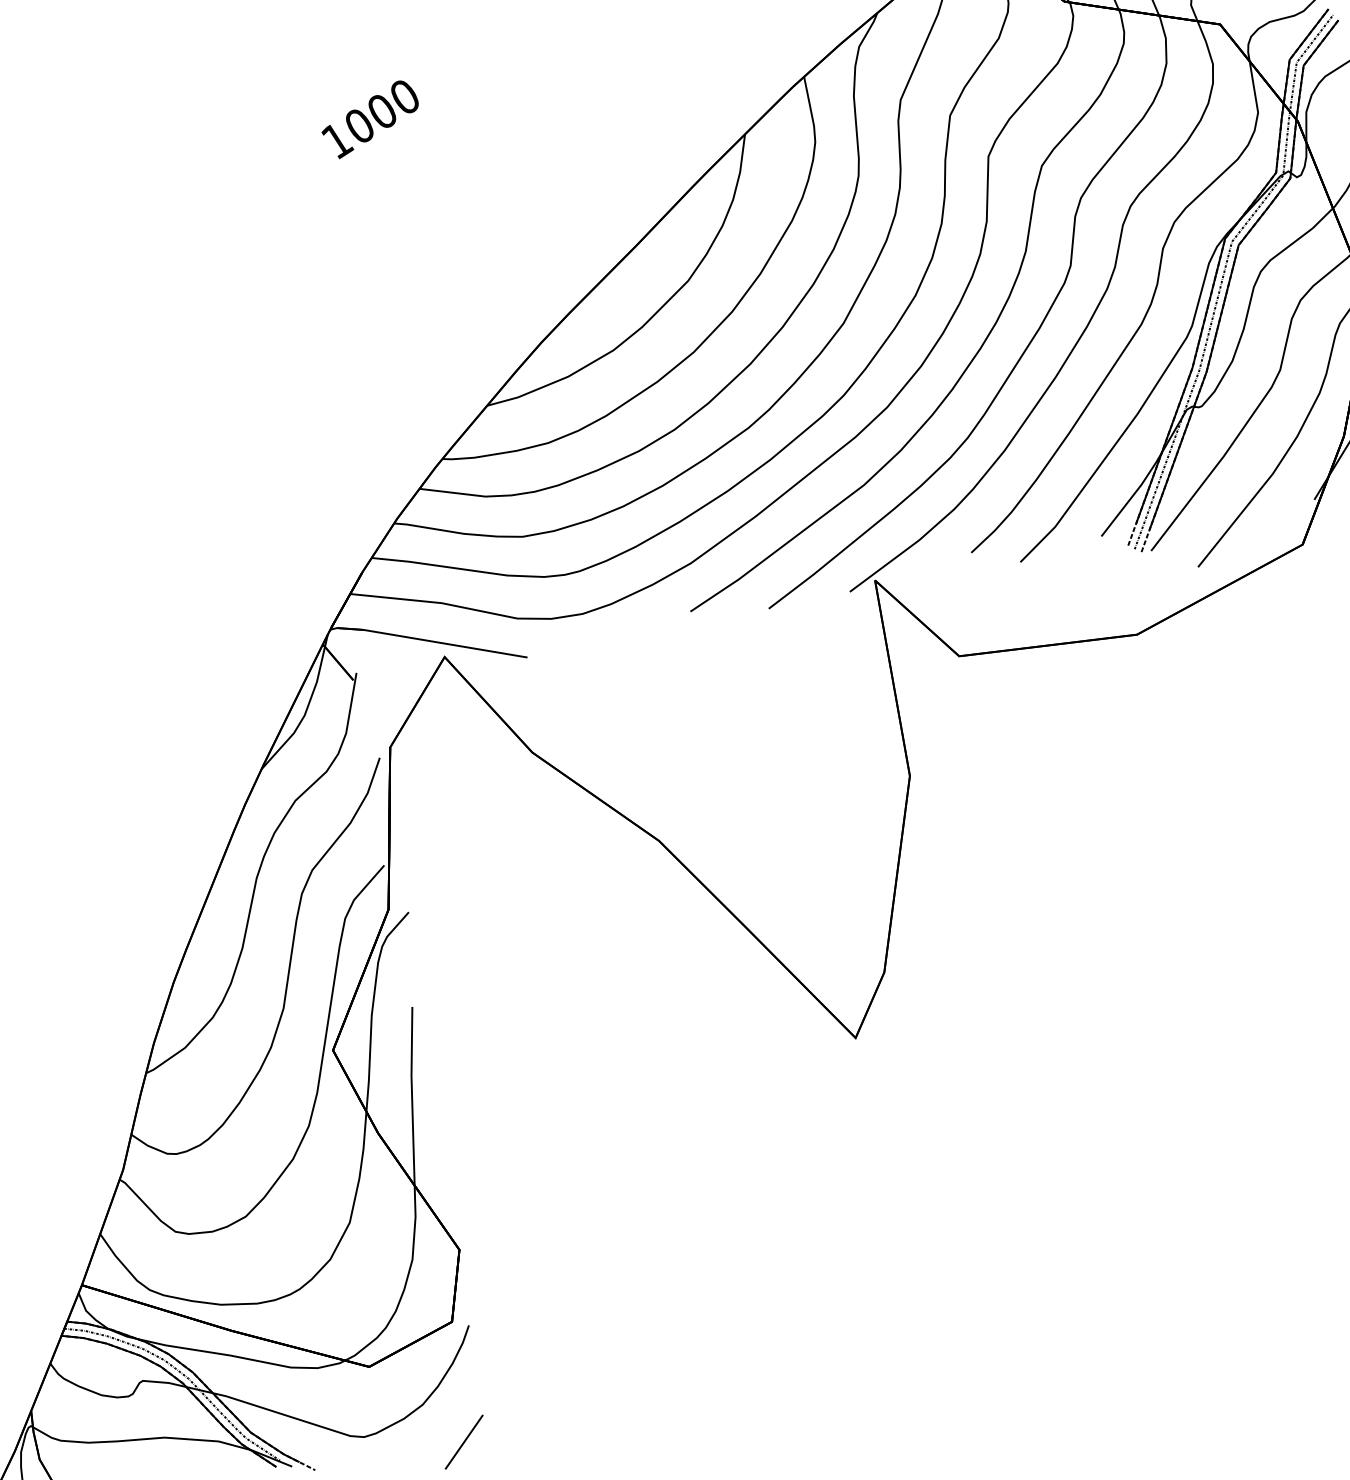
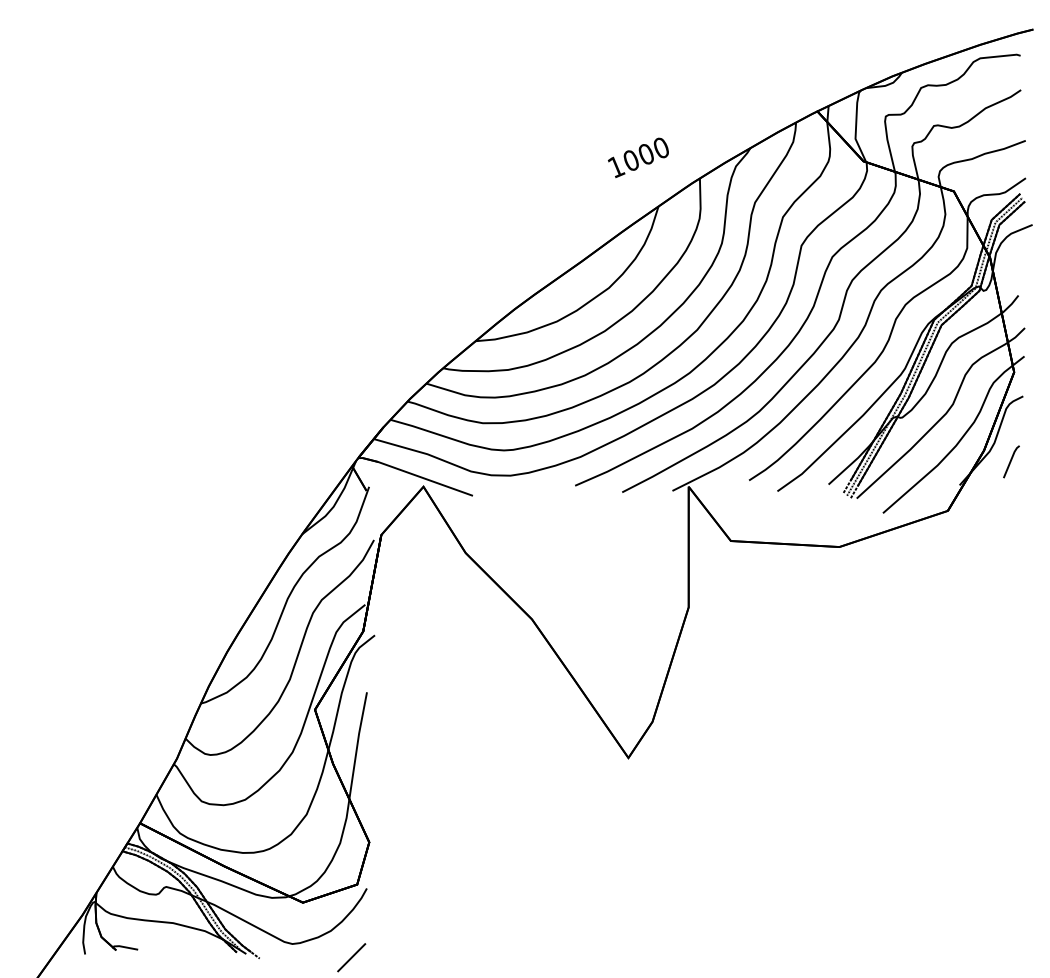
text: (368, 119) -> (637, 157), moved

